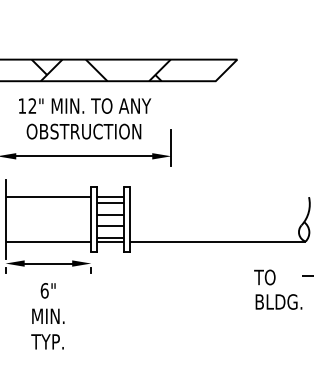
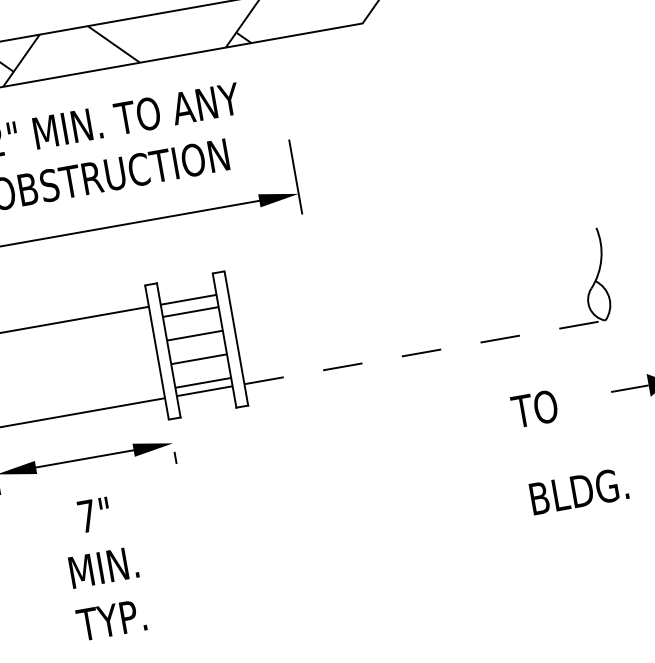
line: (217, 241) -> (424, 352), solid -> dashed
text: (44, 290) -> (86, 515), 6" -> 7"
text: (278, 301) -> (577, 490), moved

